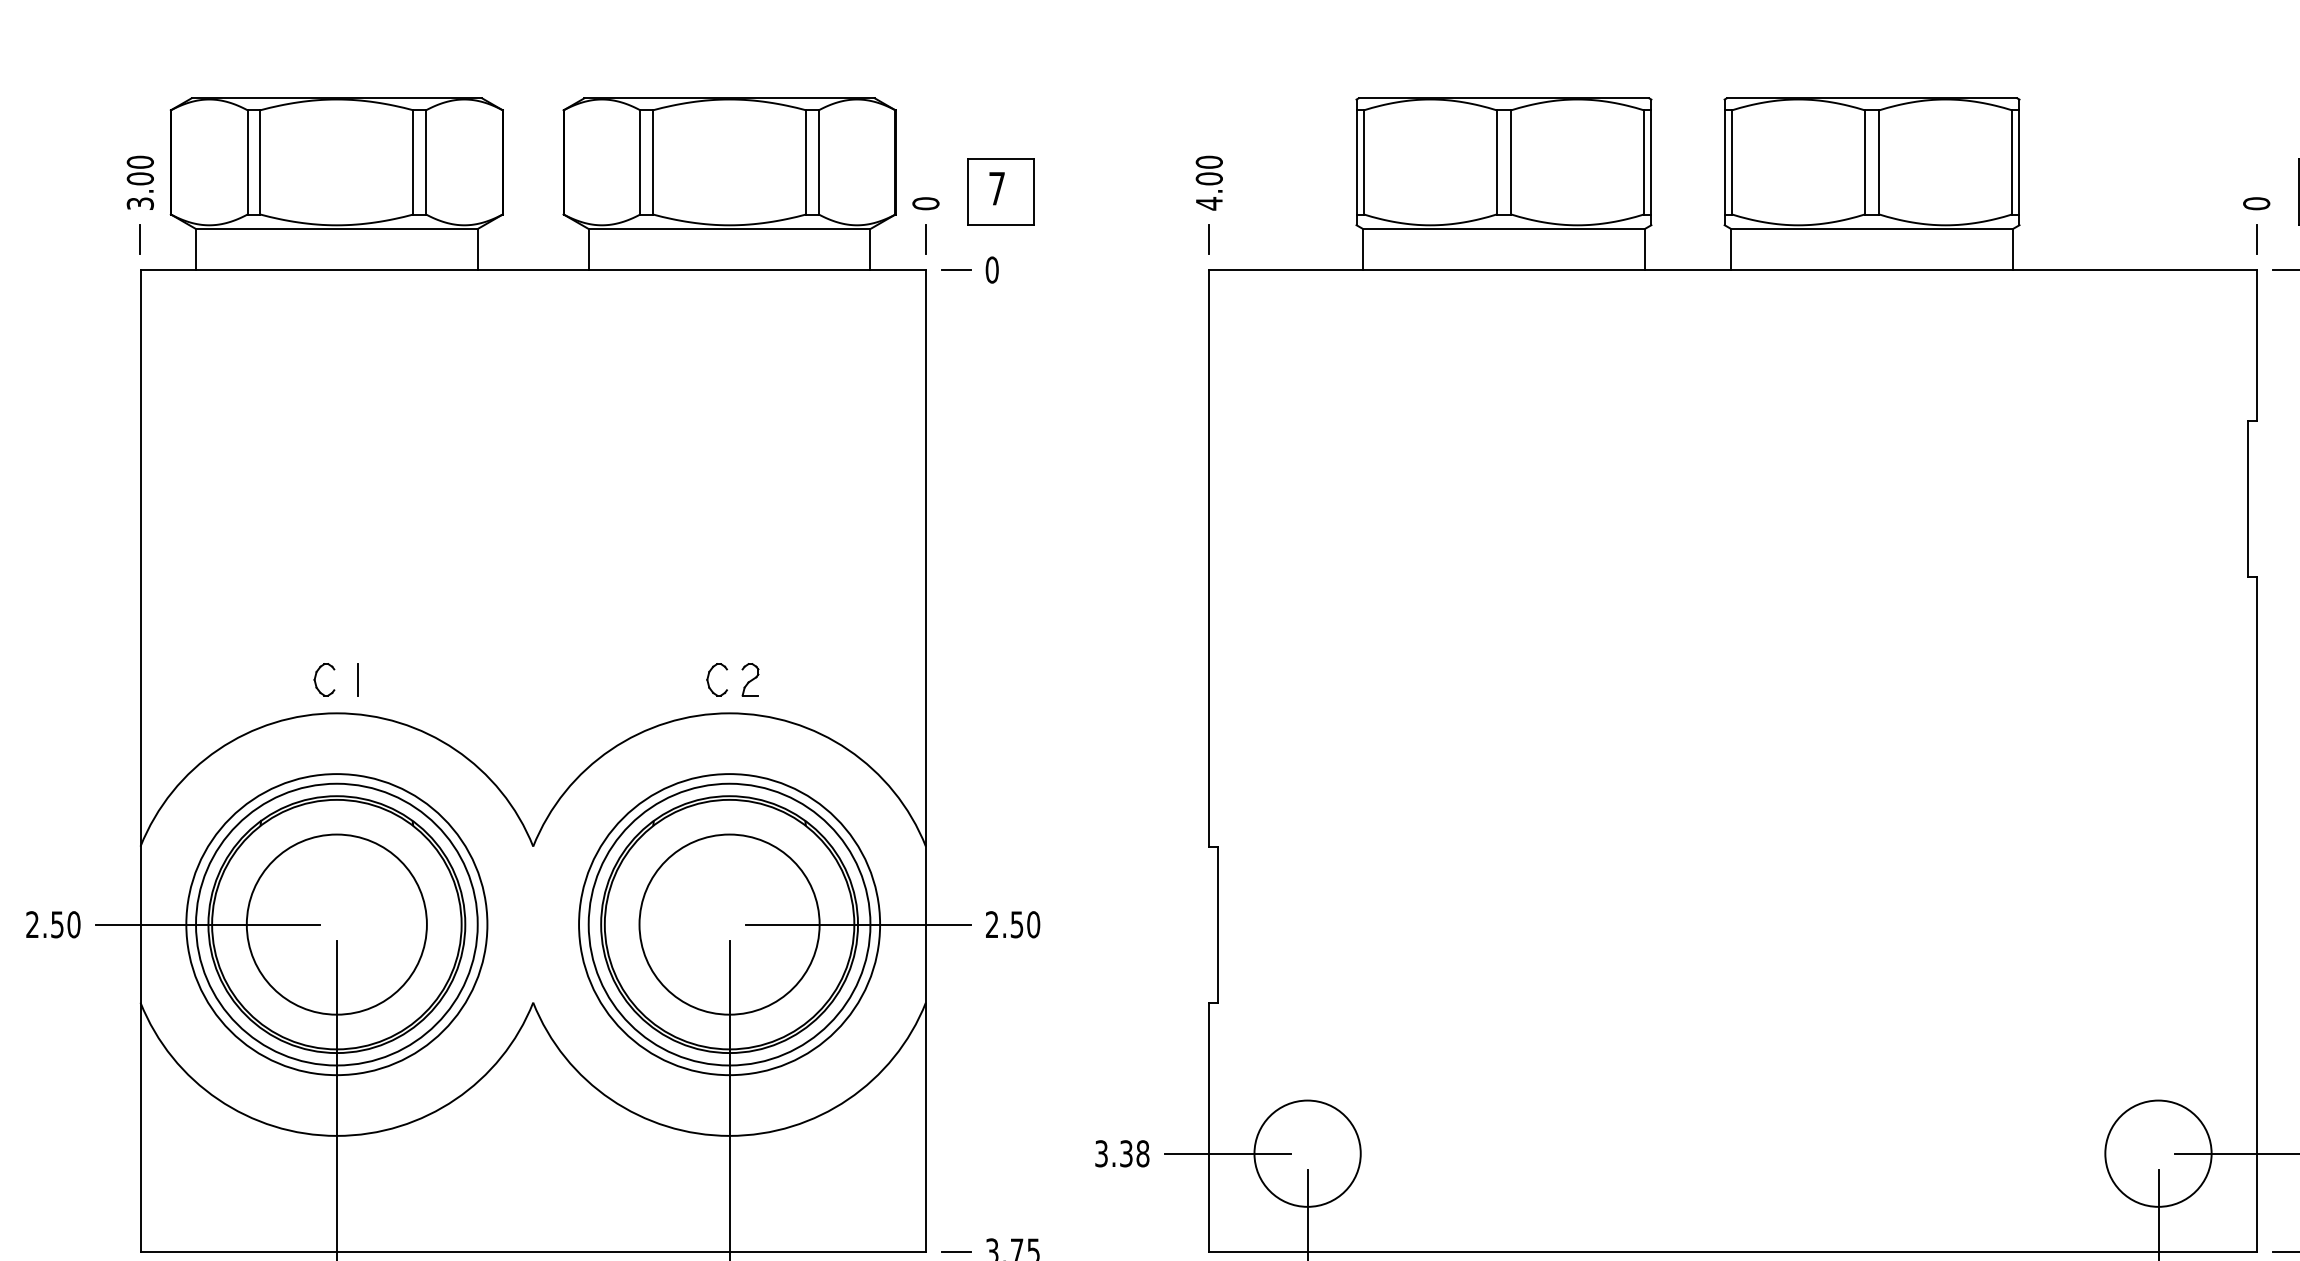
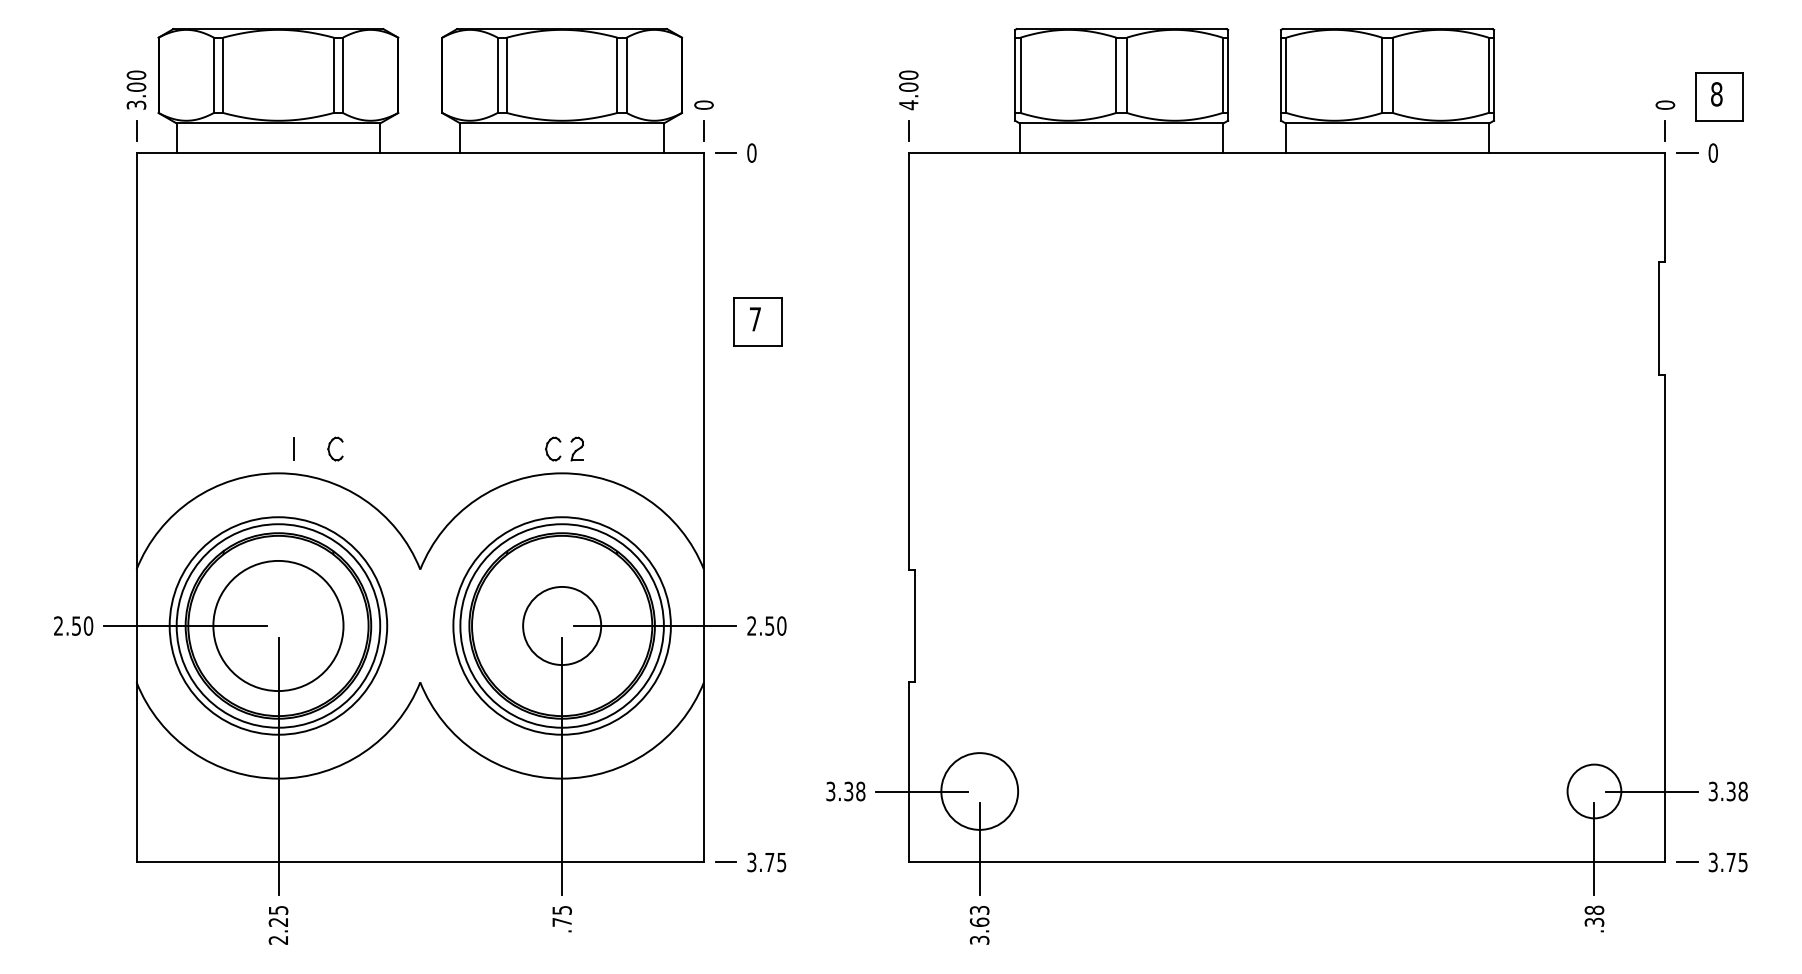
part: (999, 191) -> (757, 321), moved
part: (324, 678) -> (335, 448), moved
circle: (730, 923) -> (562, 625), size x0.6
circle: (2158, 1153) -> (1594, 791), size x0.7

